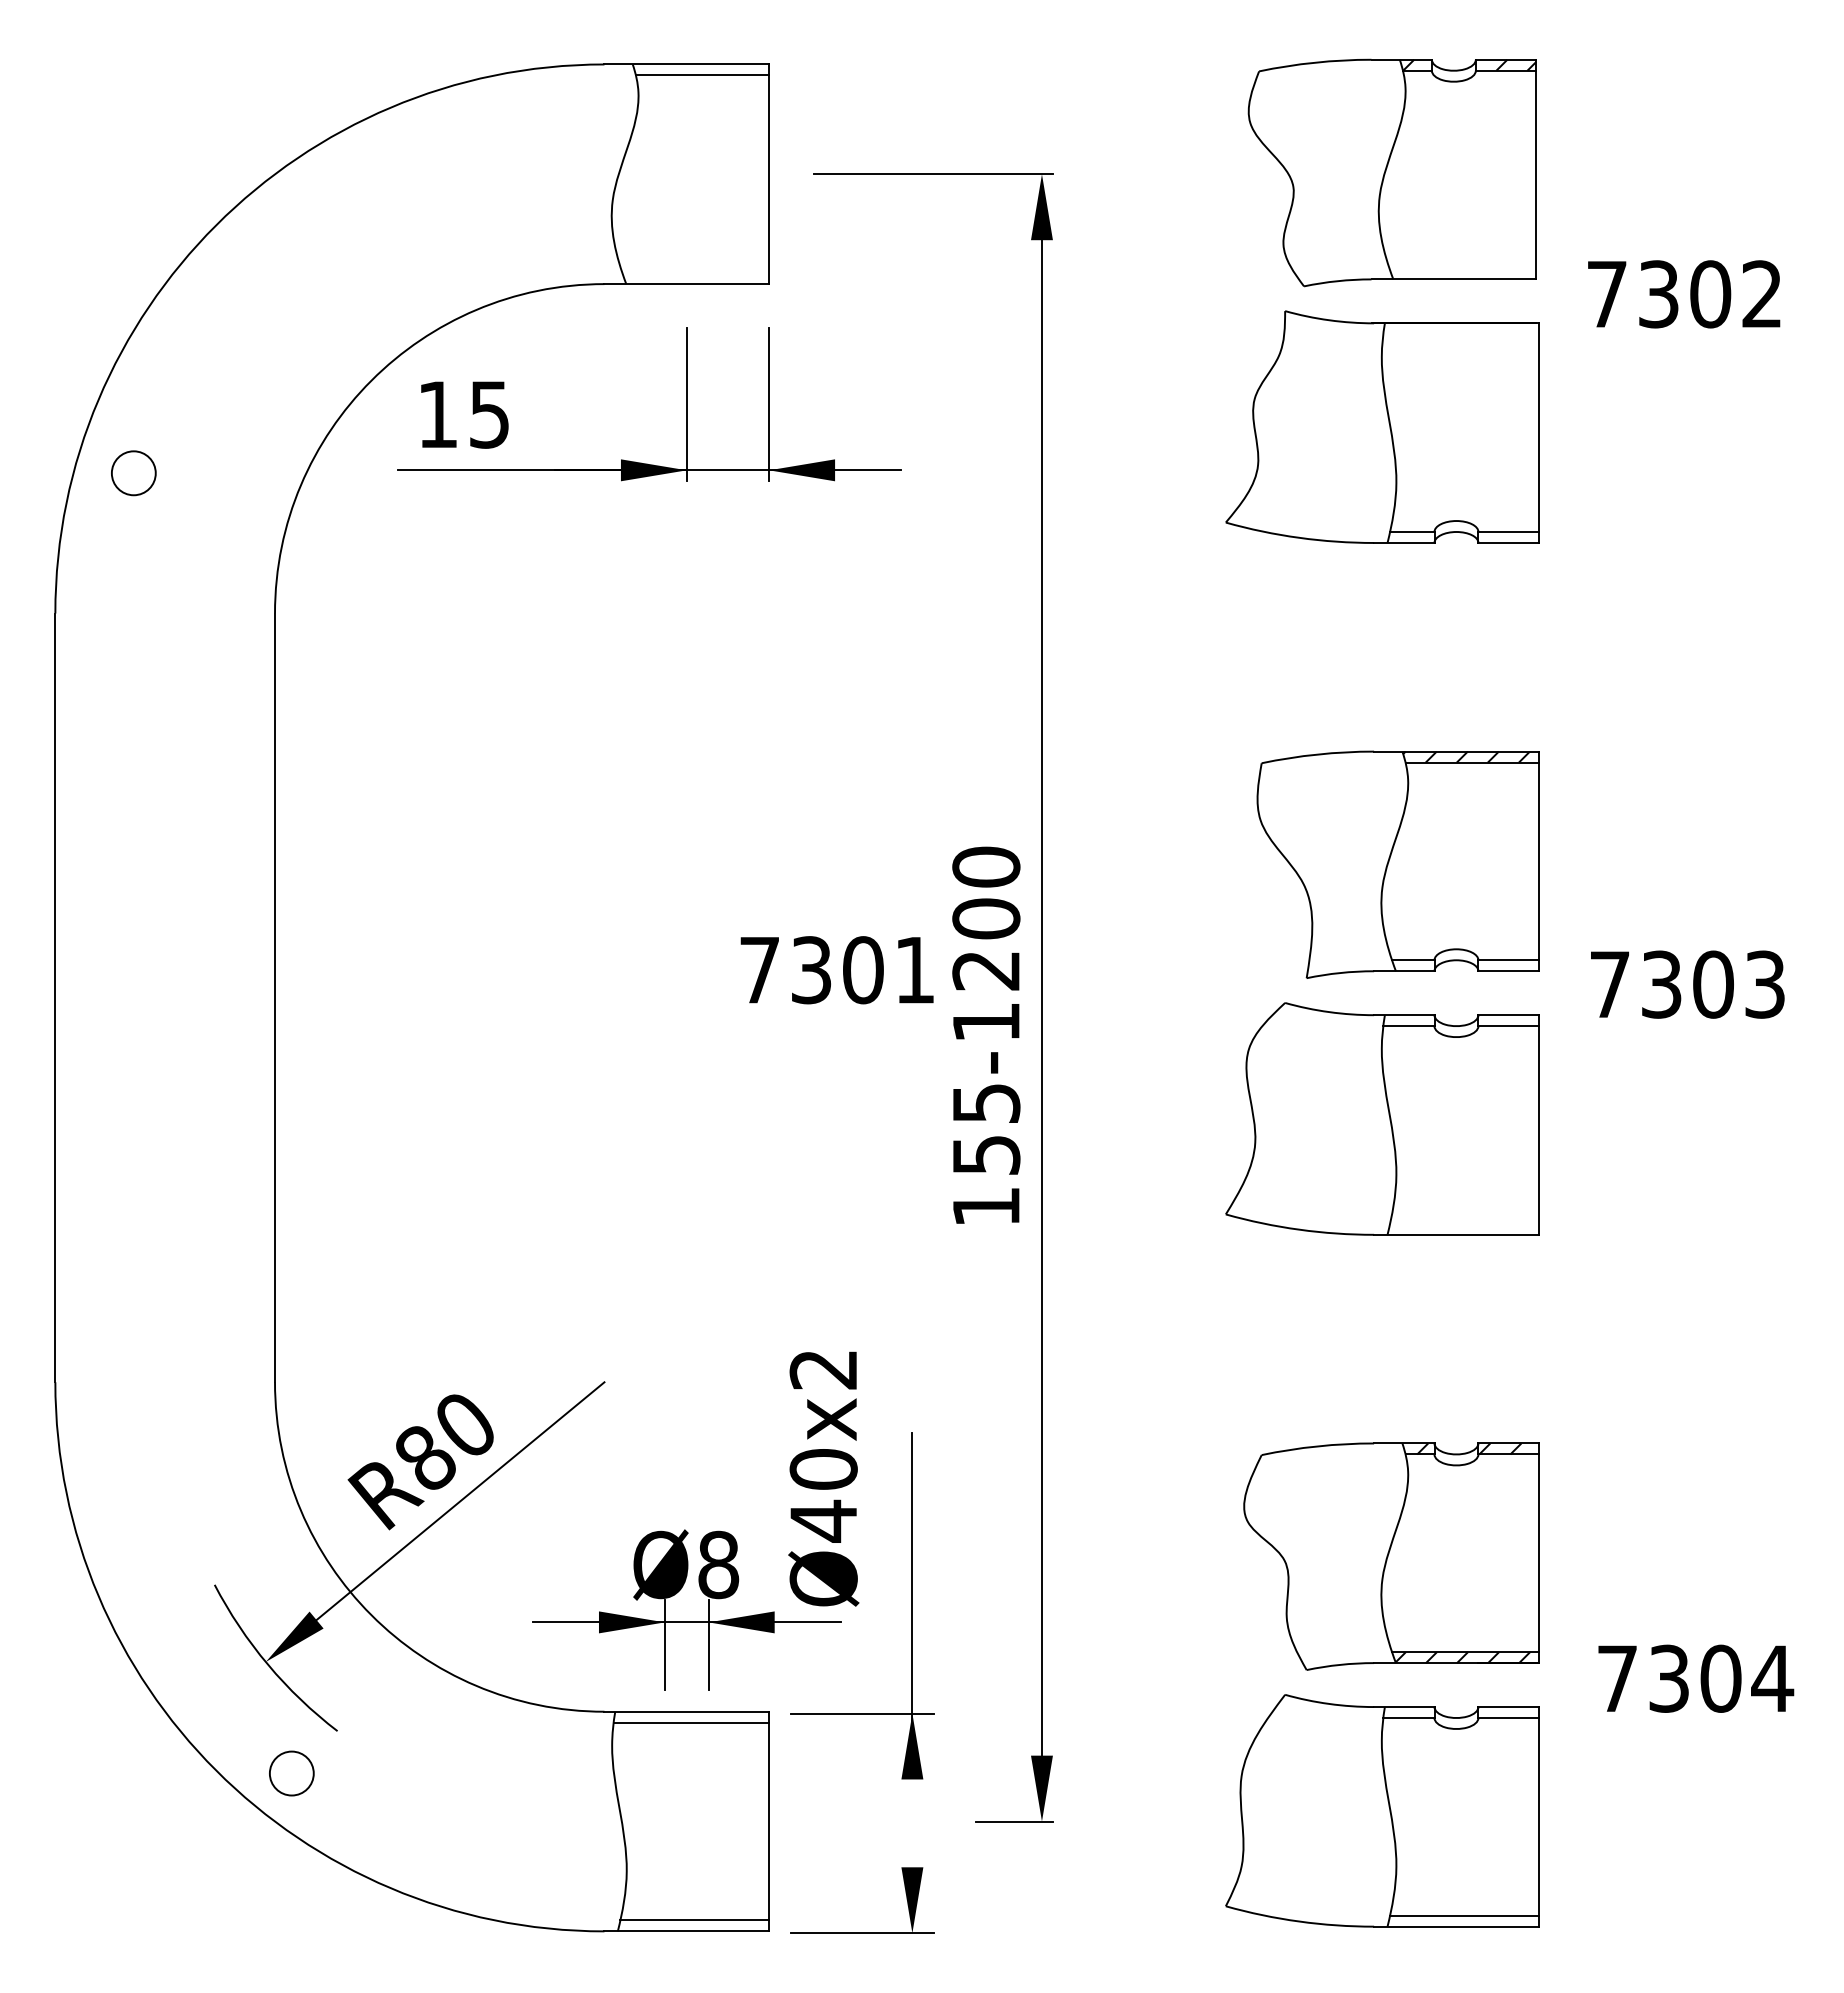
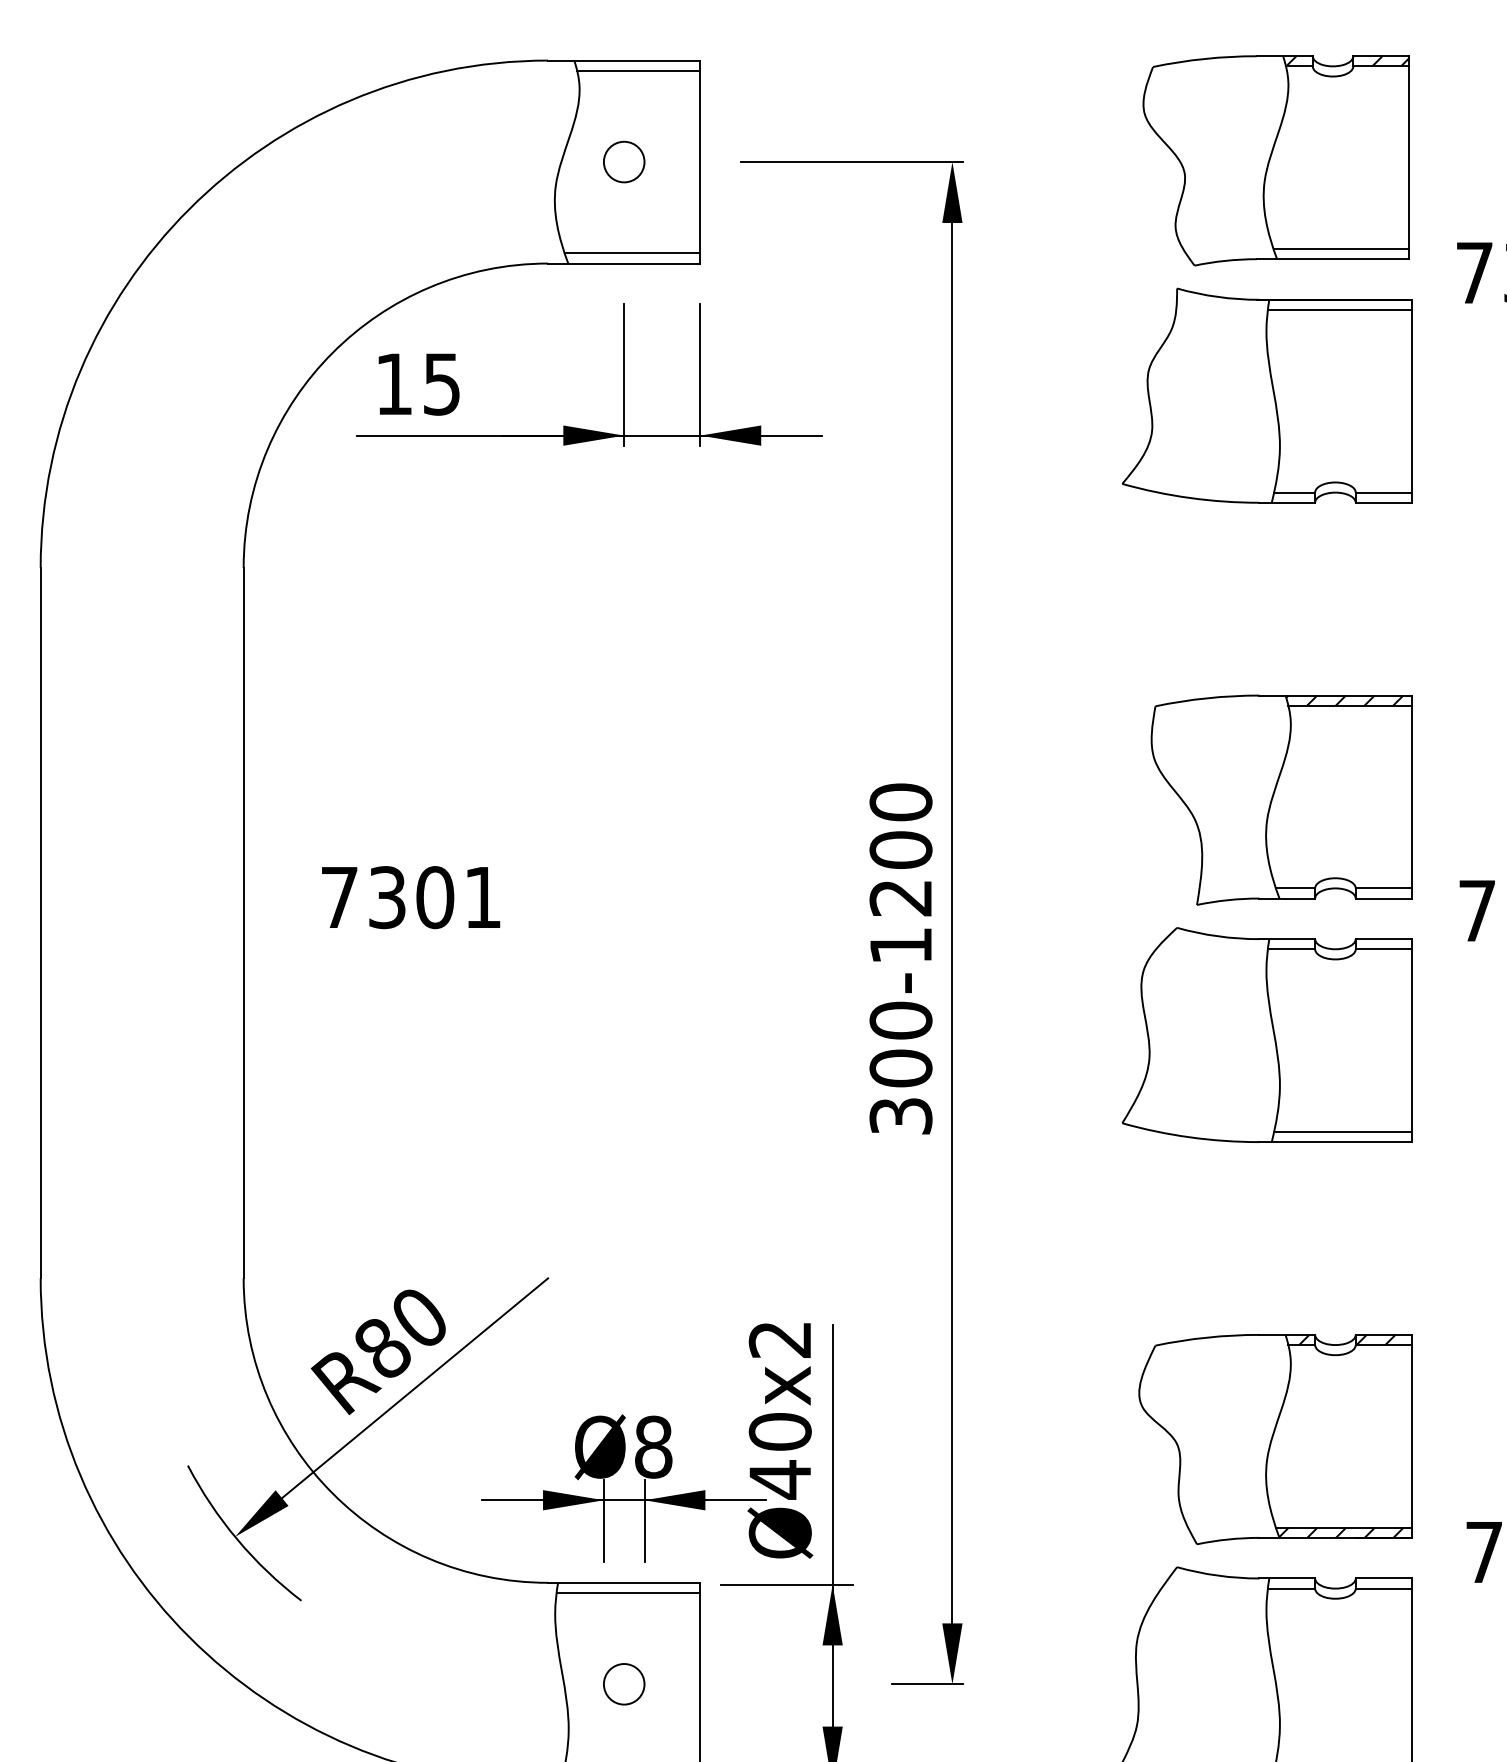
line: (1462, 268) -> (1341, 249), added
line: (695, 273) -> (632, 253), added
line: (1460, 334) -> (1339, 310), added
circle: (133, 473) -> (623, 162), moved
text: (836, 970) -> (410, 897), moved
text: (986, 1154) -> (901, 1067), 155-1200 -> 300-1200
line: (1464, 1223) -> (1342, 1131), added
text: (823, 1478) -> (780, 1440), moved
circle: (291, 1773) -> (623, 1684), moved
line: (912, 1823) -> (832, 1686), added

